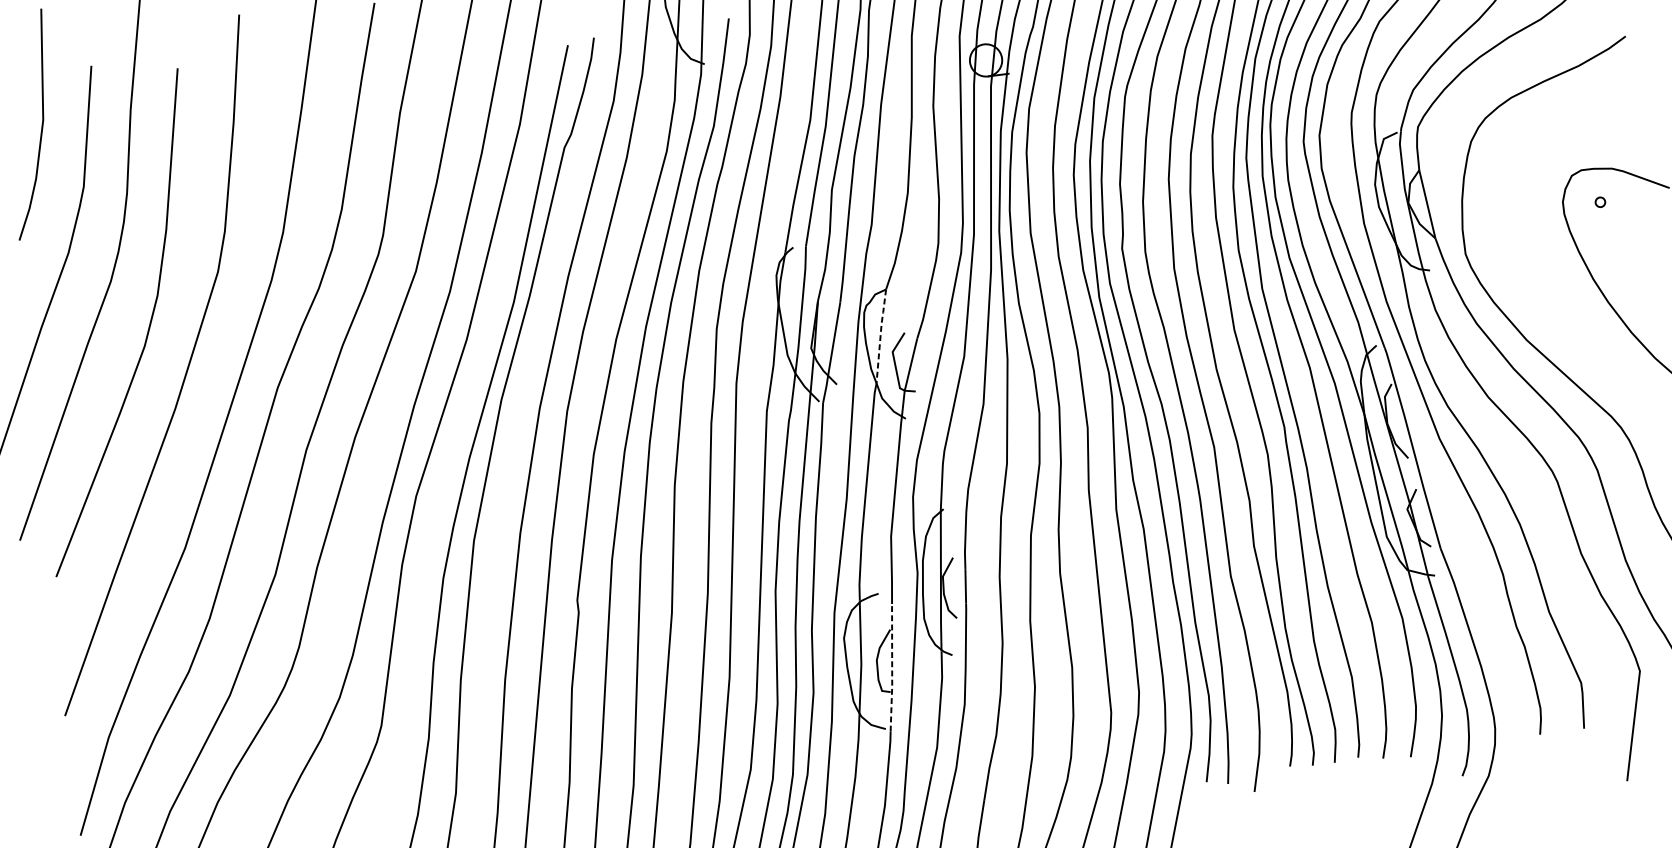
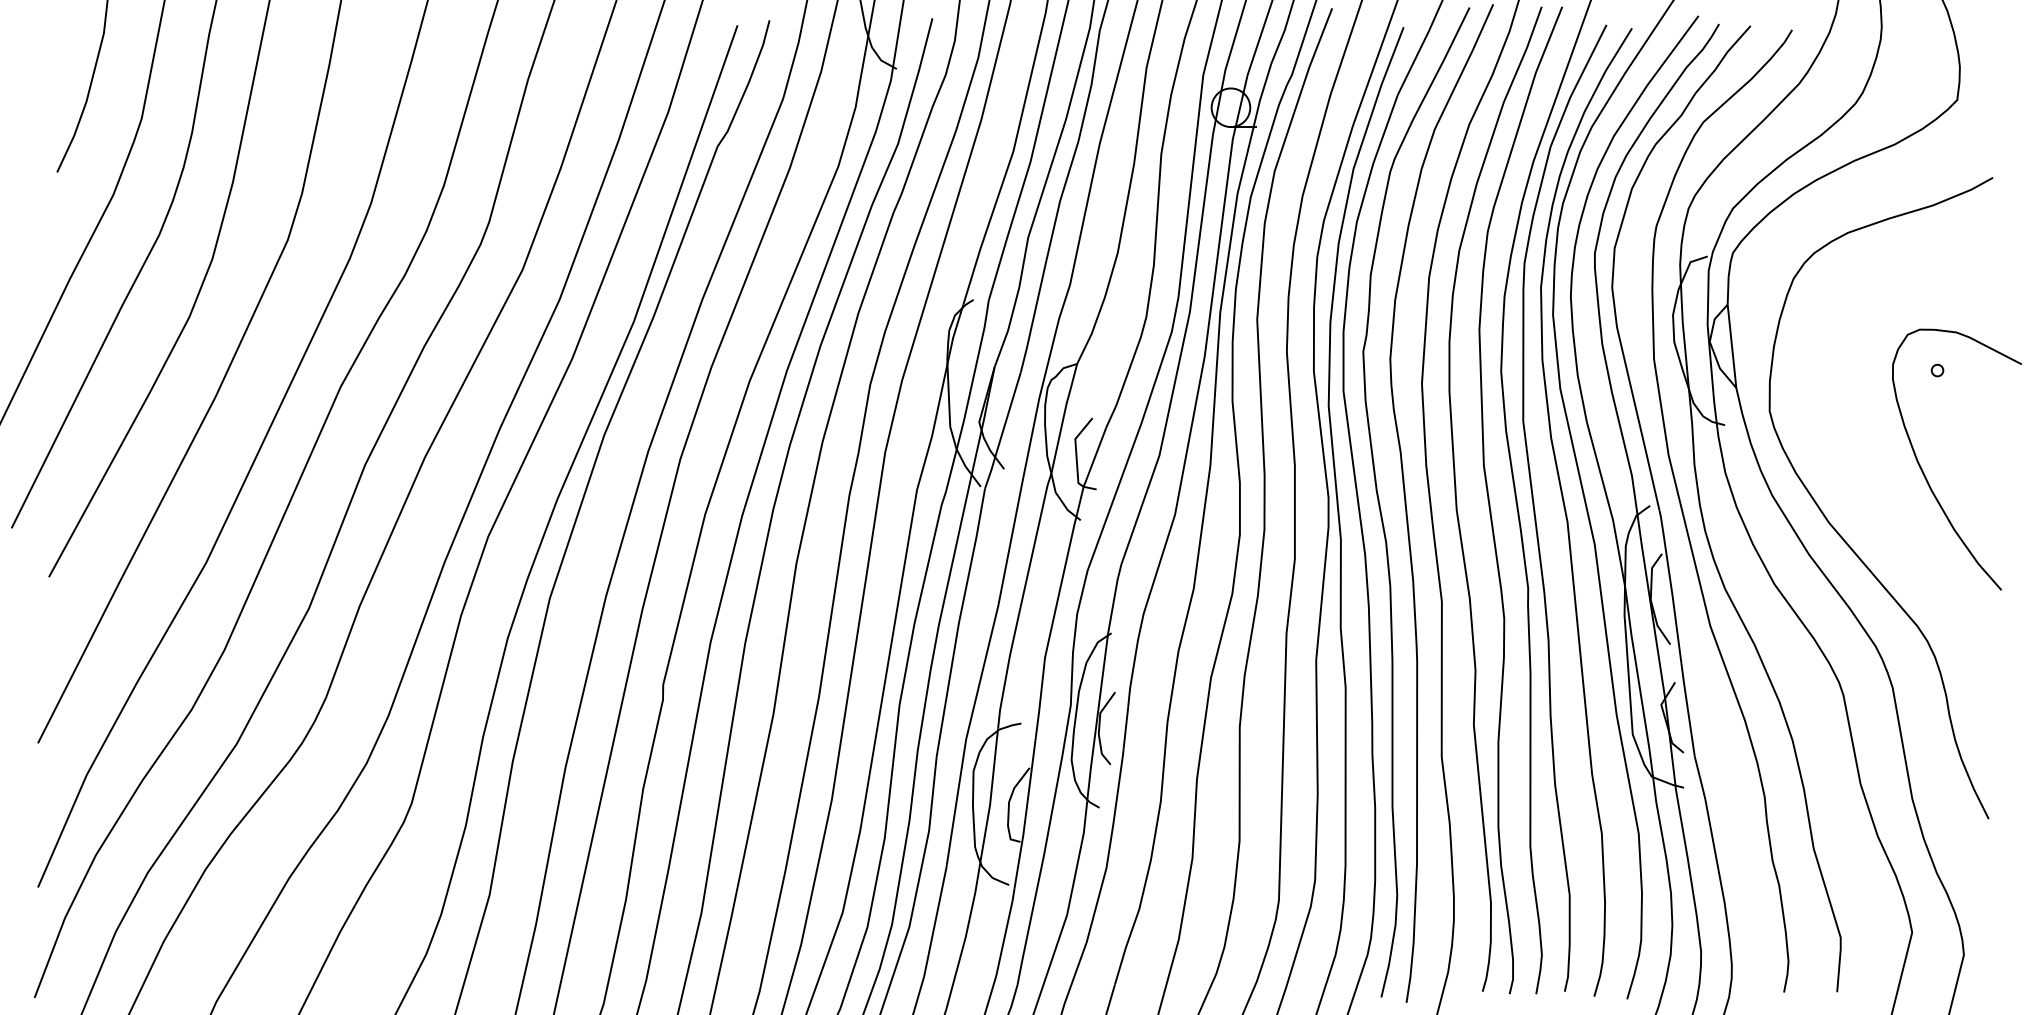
line: (880, 335) -> (1063, 417), dashed -> solid
line: (891, 668) -> (1025, 814), dashed -> solid

